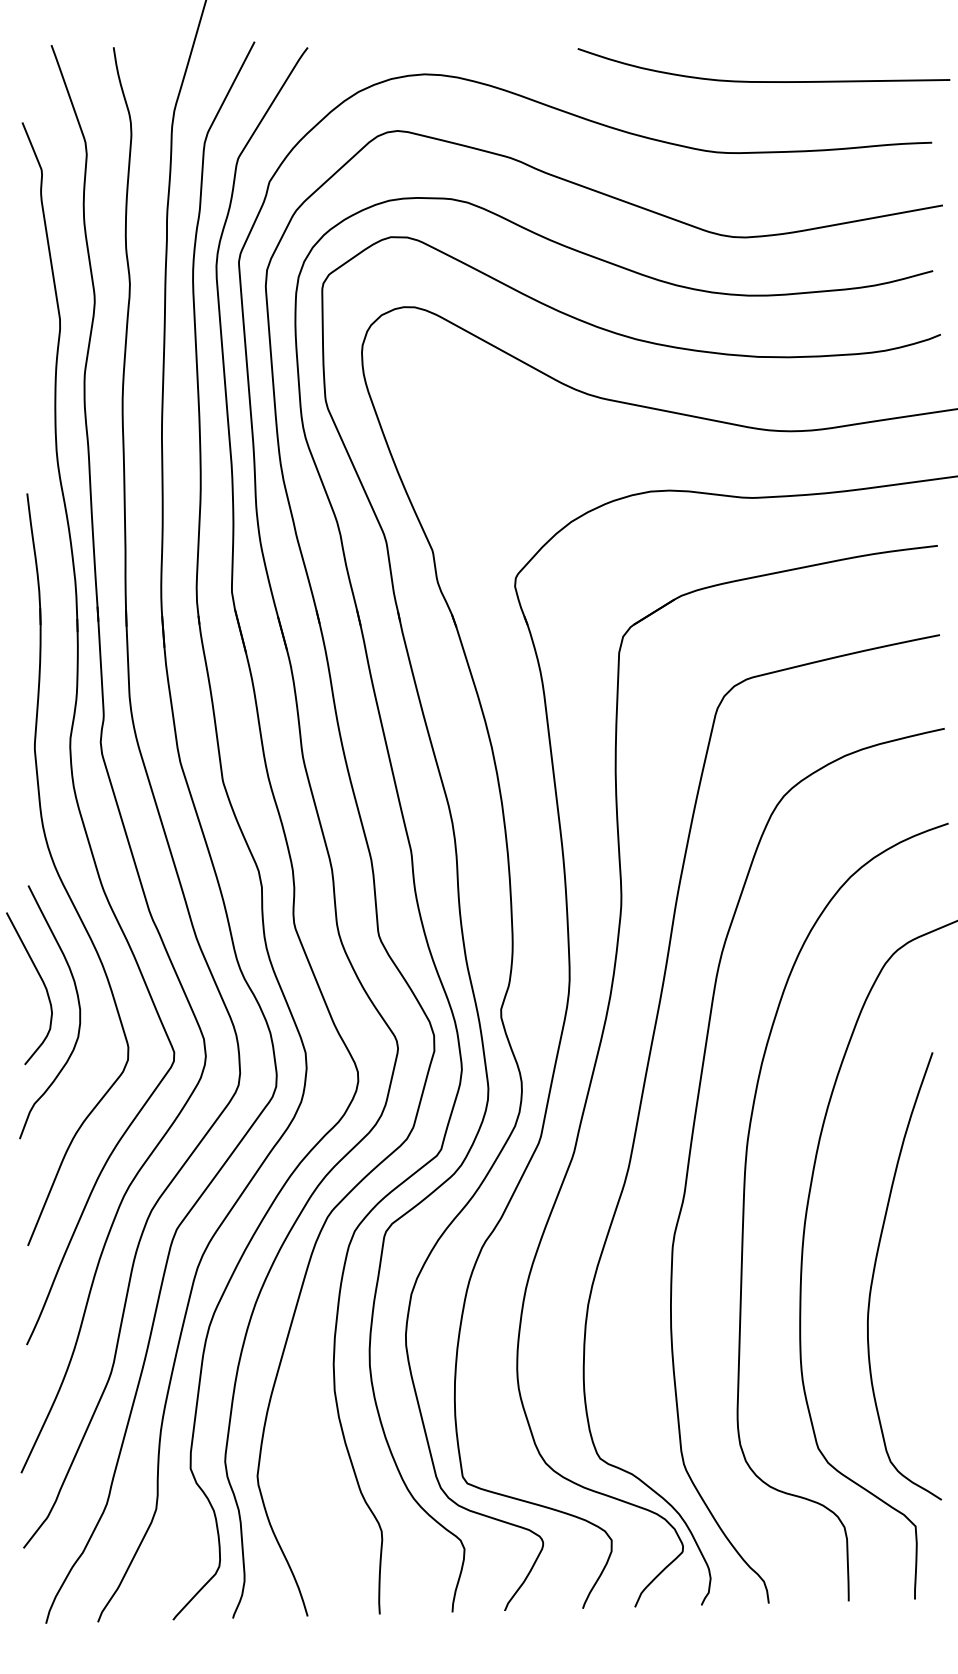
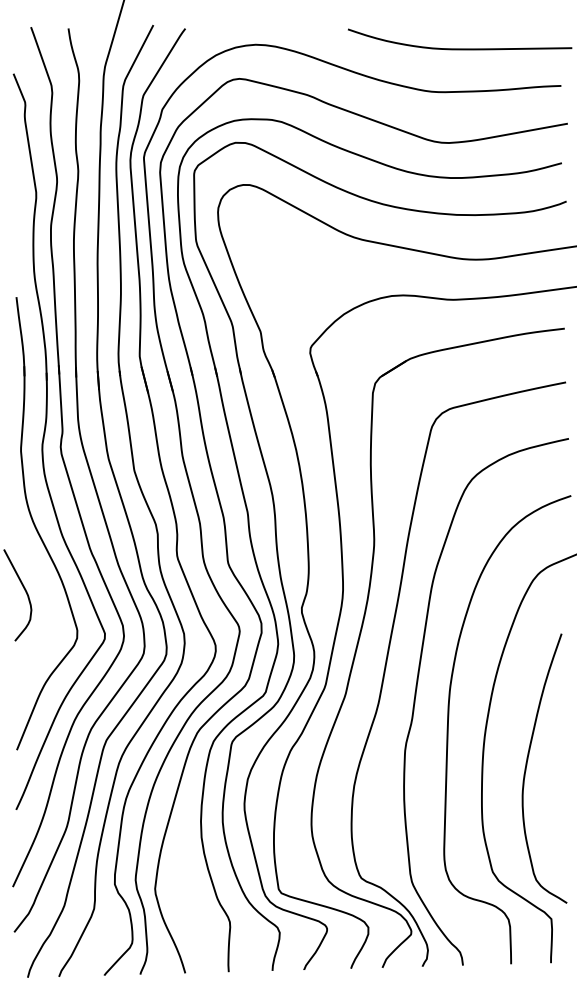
curve: (77, 1003) -> (46, 604), removed

